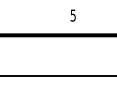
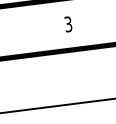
text: (72, 14) -> (67, 23), 5 -> 3

